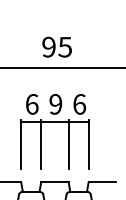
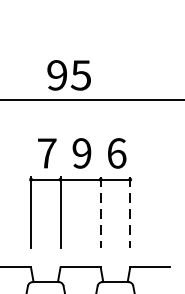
text: (56, 46) -> (68, 74), moved
text: (32, 104) -> (47, 153), 6 -> 7
line: (68, 144) -> (100, 212), solid -> dashed
line: (88, 144) -> (129, 212), solid -> dashed

